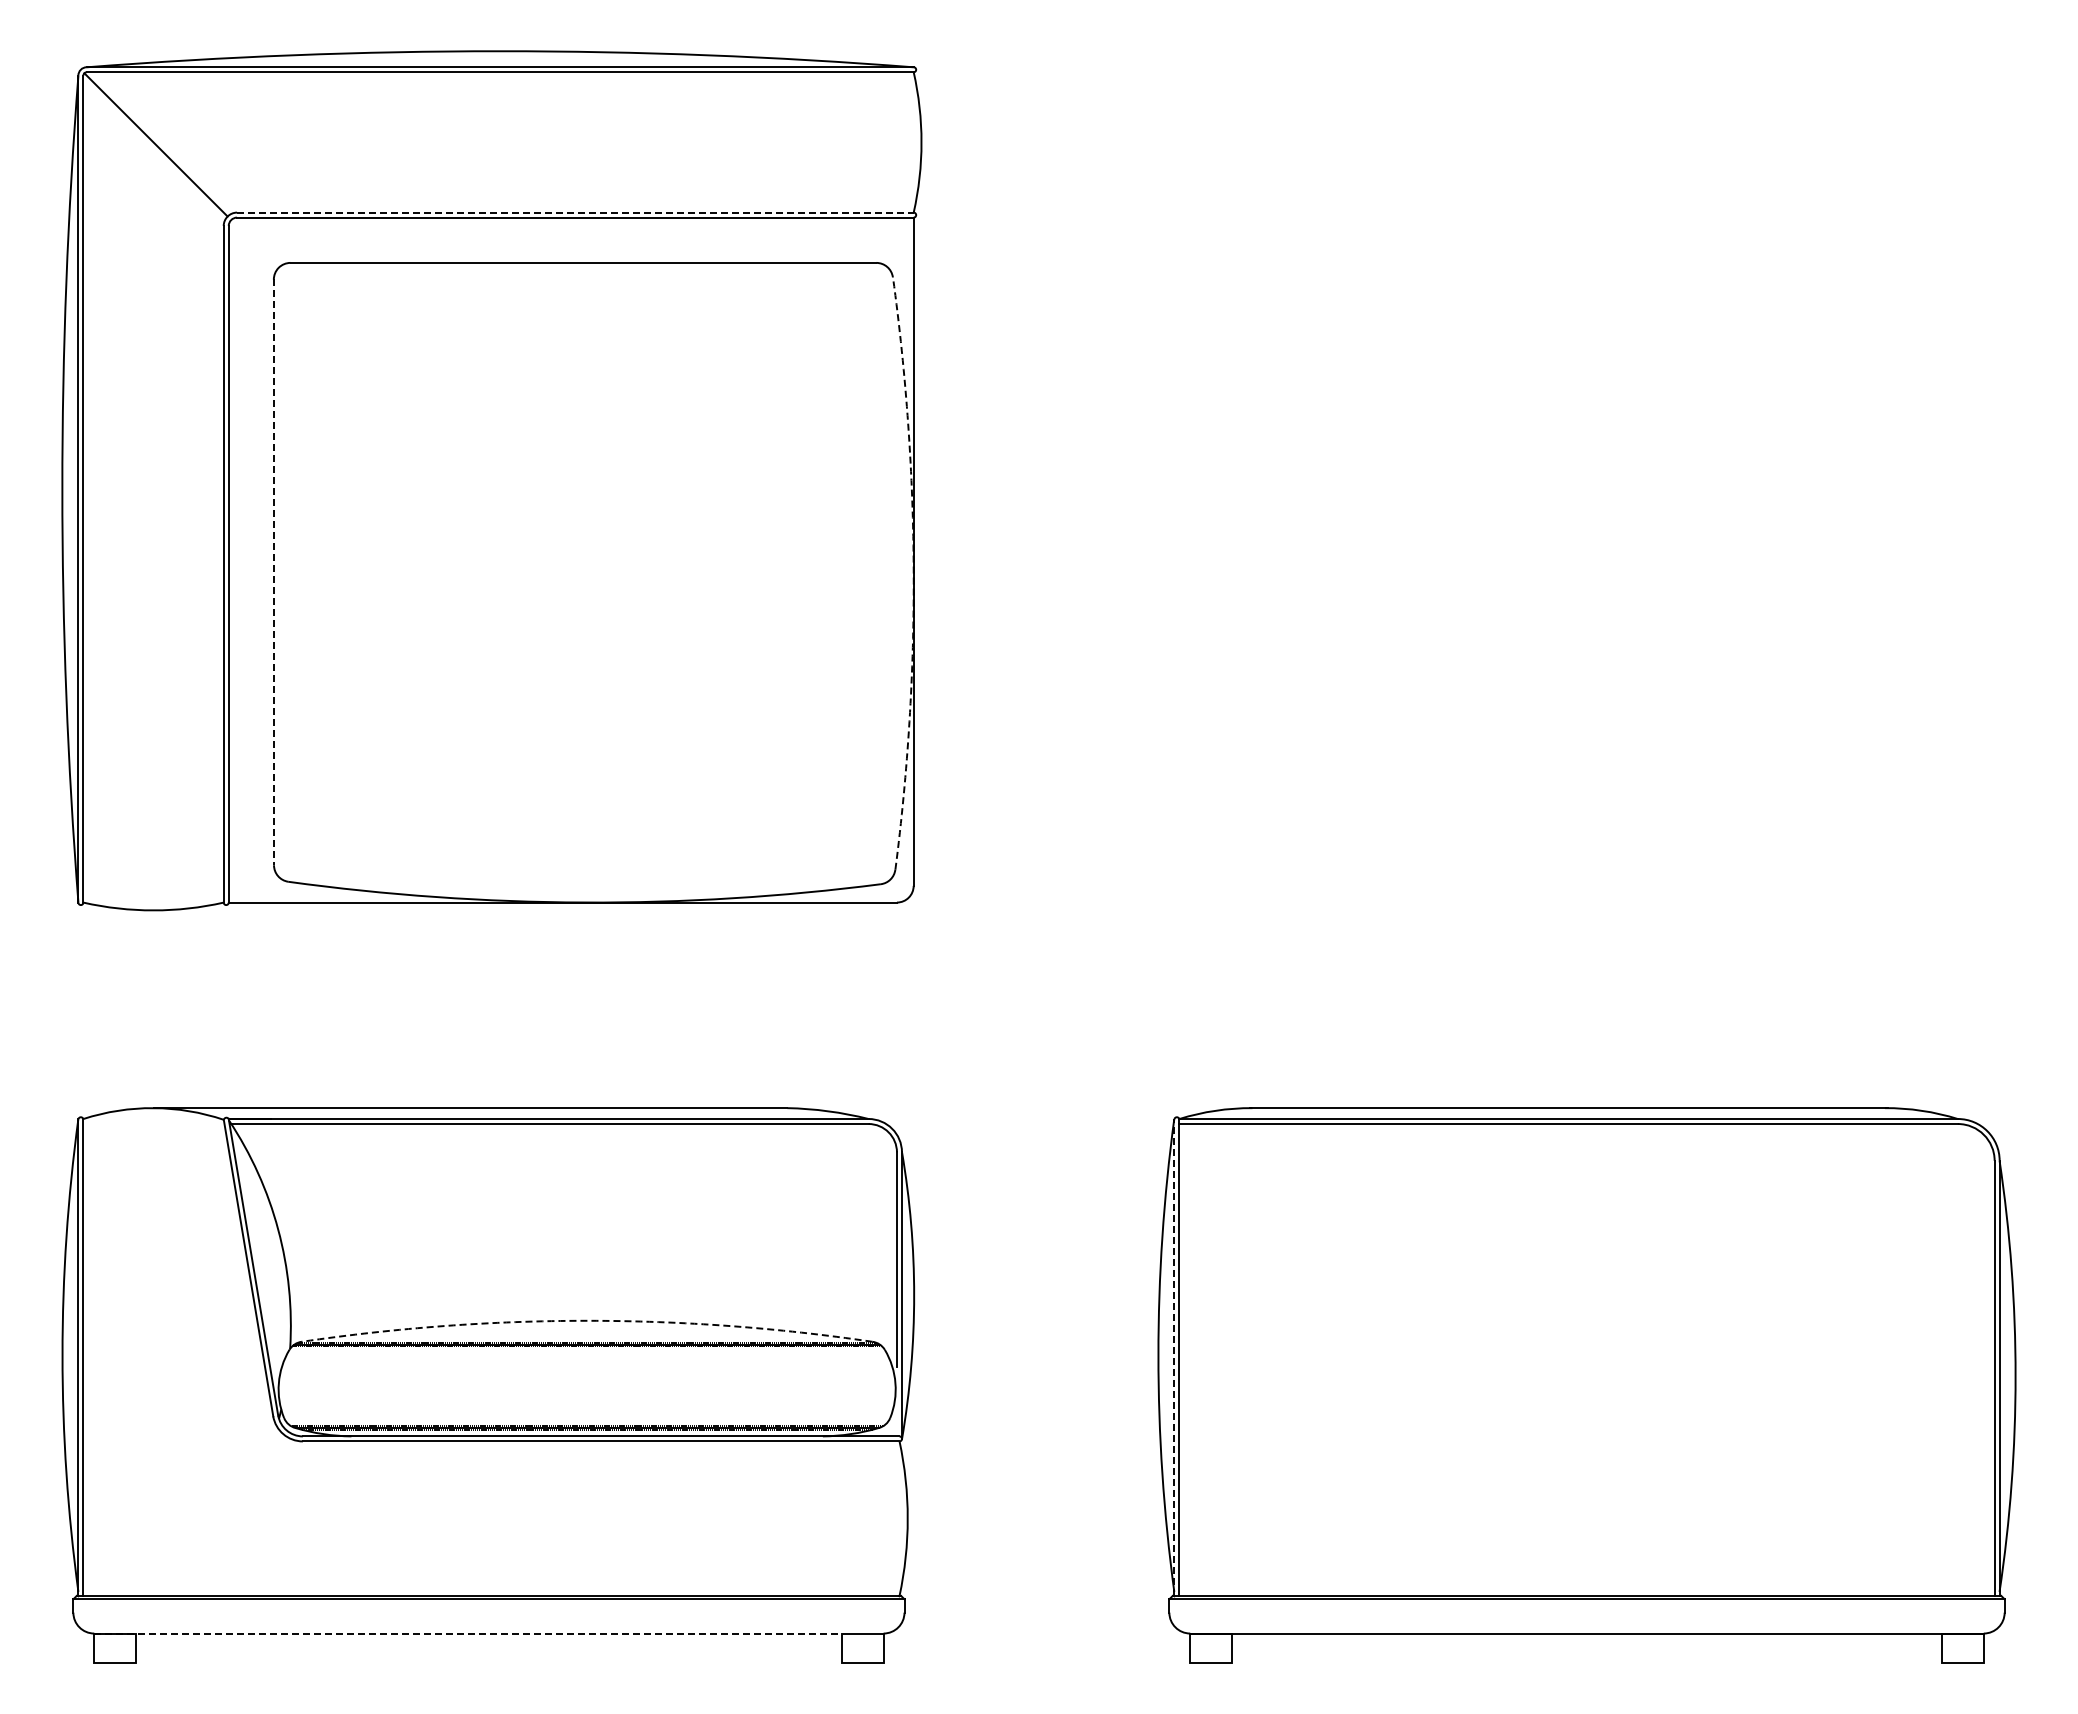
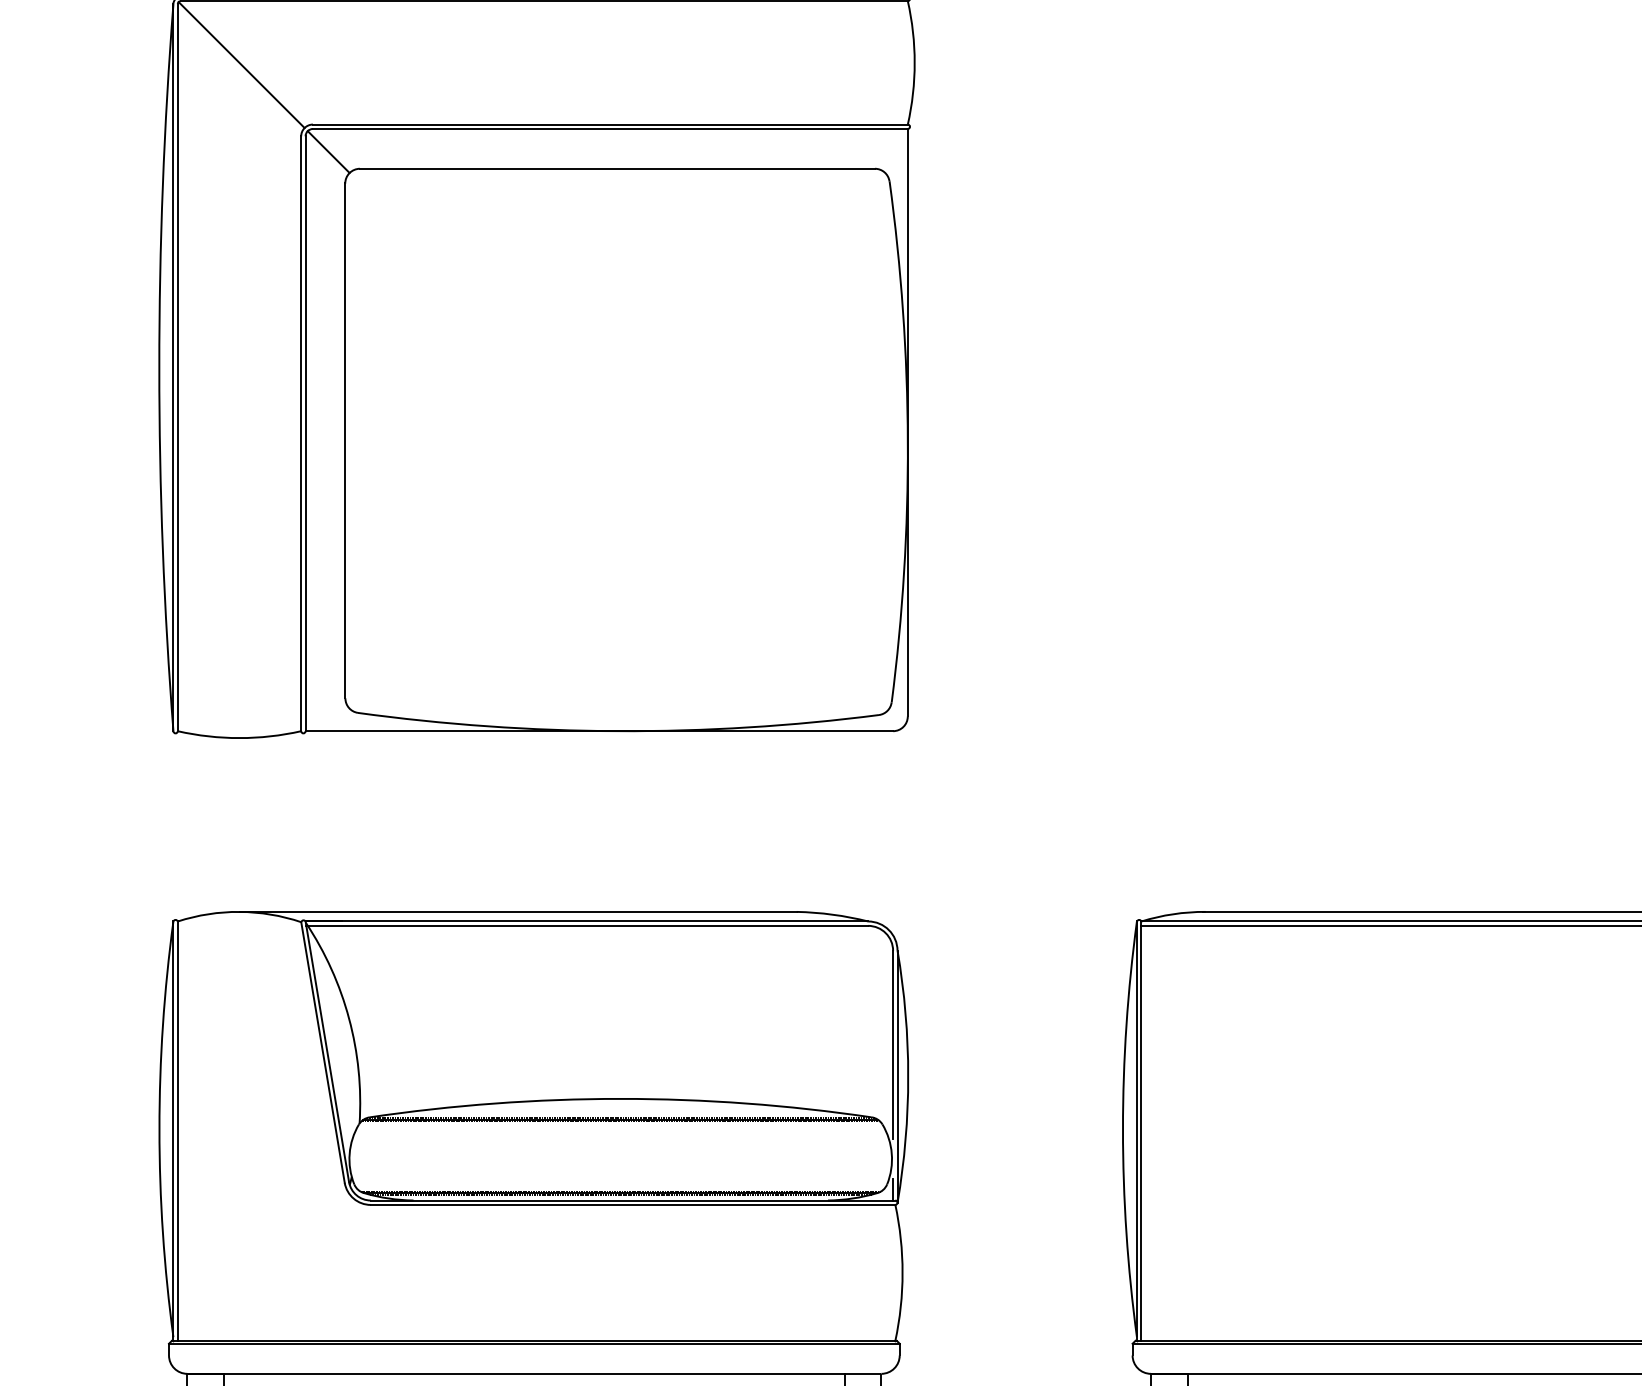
line: (575, 212) -> (610, 124), dashed -> solid
line: (254, 243) -> (328, 151), added
line: (274, 572) -> (345, 440), dashed -> solid
arc: (913, 573) -> (907, 441), dashed -> solid
arc: (587, 1320) -> (621, 1098), dashed -> solid
line: (1174, 1356) -> (1137, 1130), dashed -> solid
line: (896, 1423) -> (892, 1189), added
line: (468, 1633) -> (516, 1373), dashed -> solid

